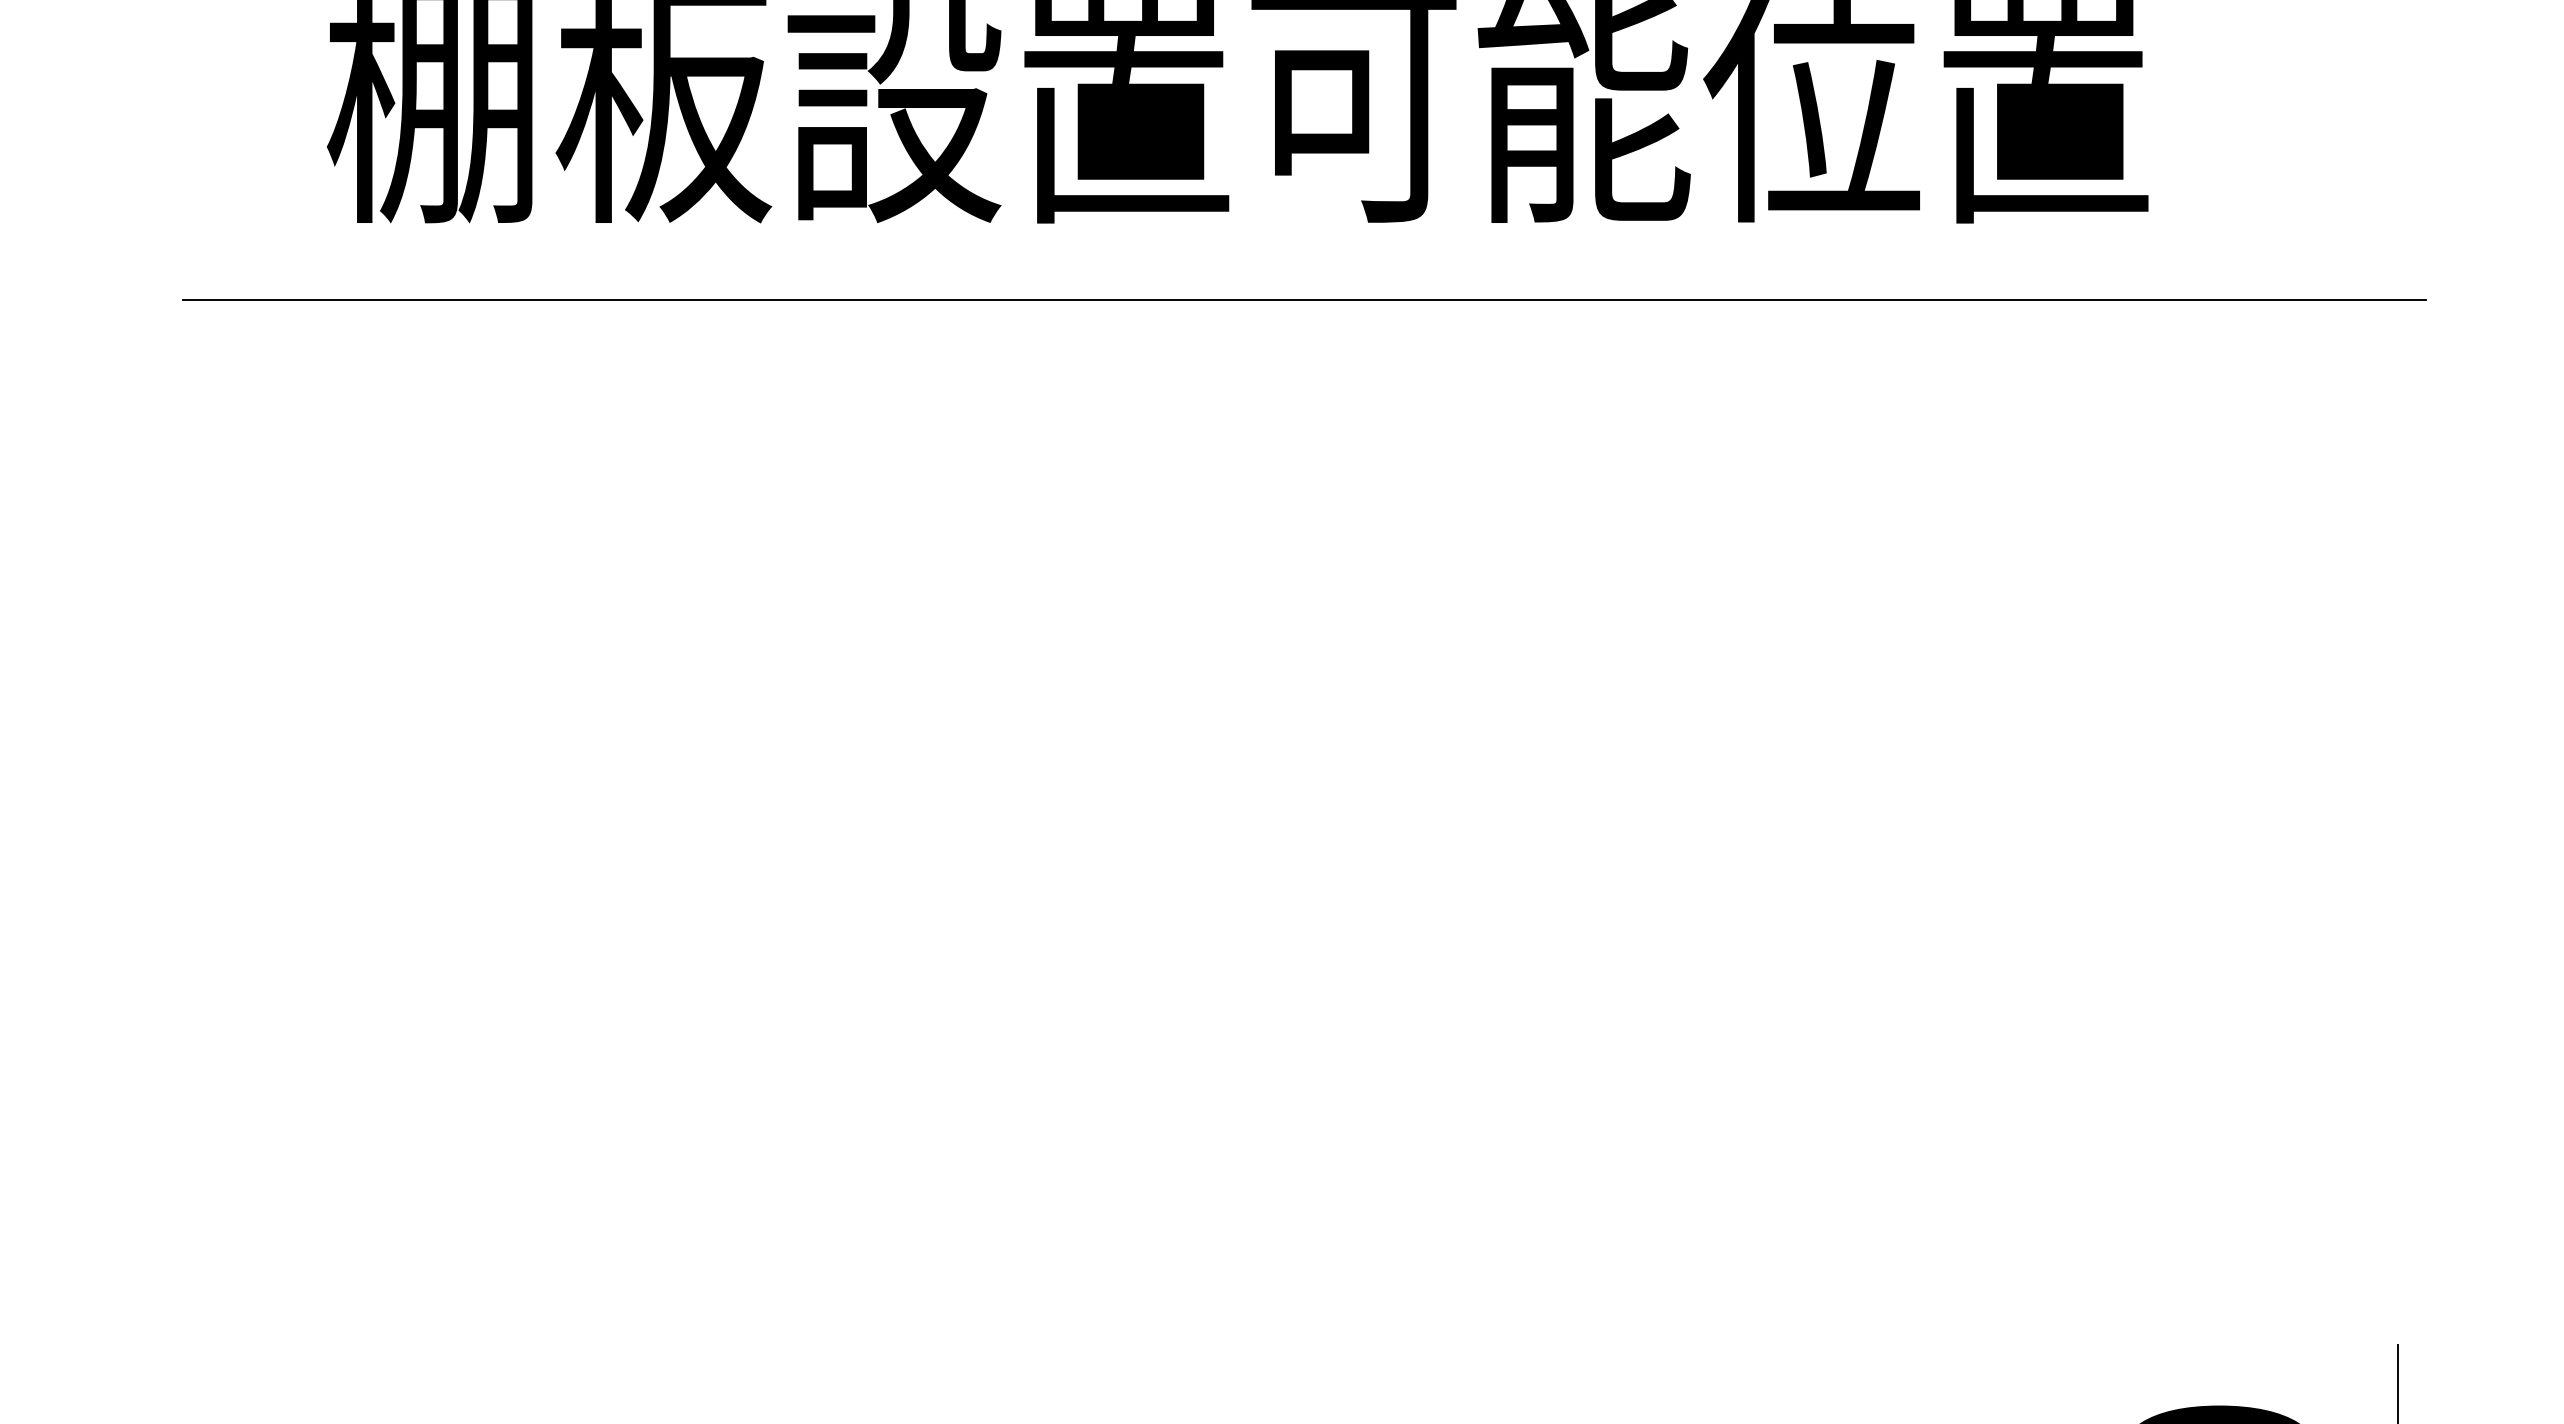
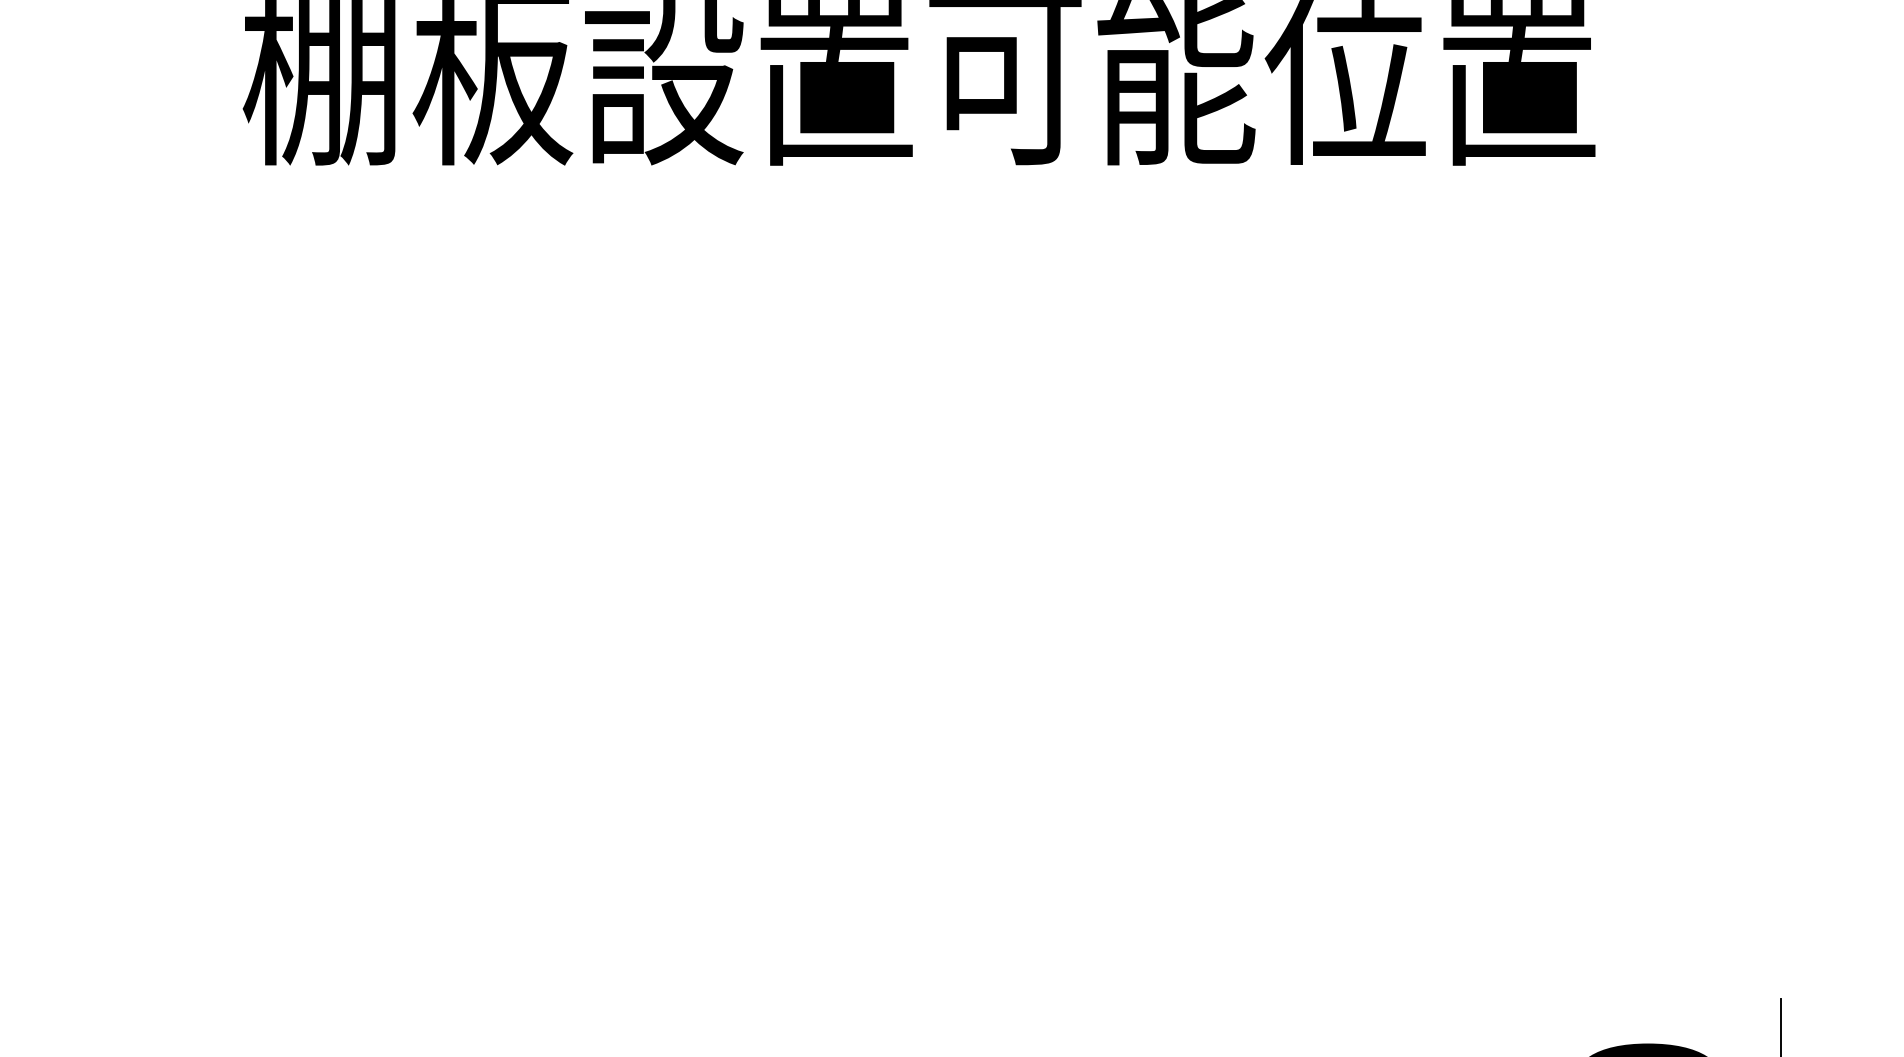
line: (1304, 300) -> (968, 222), removed

